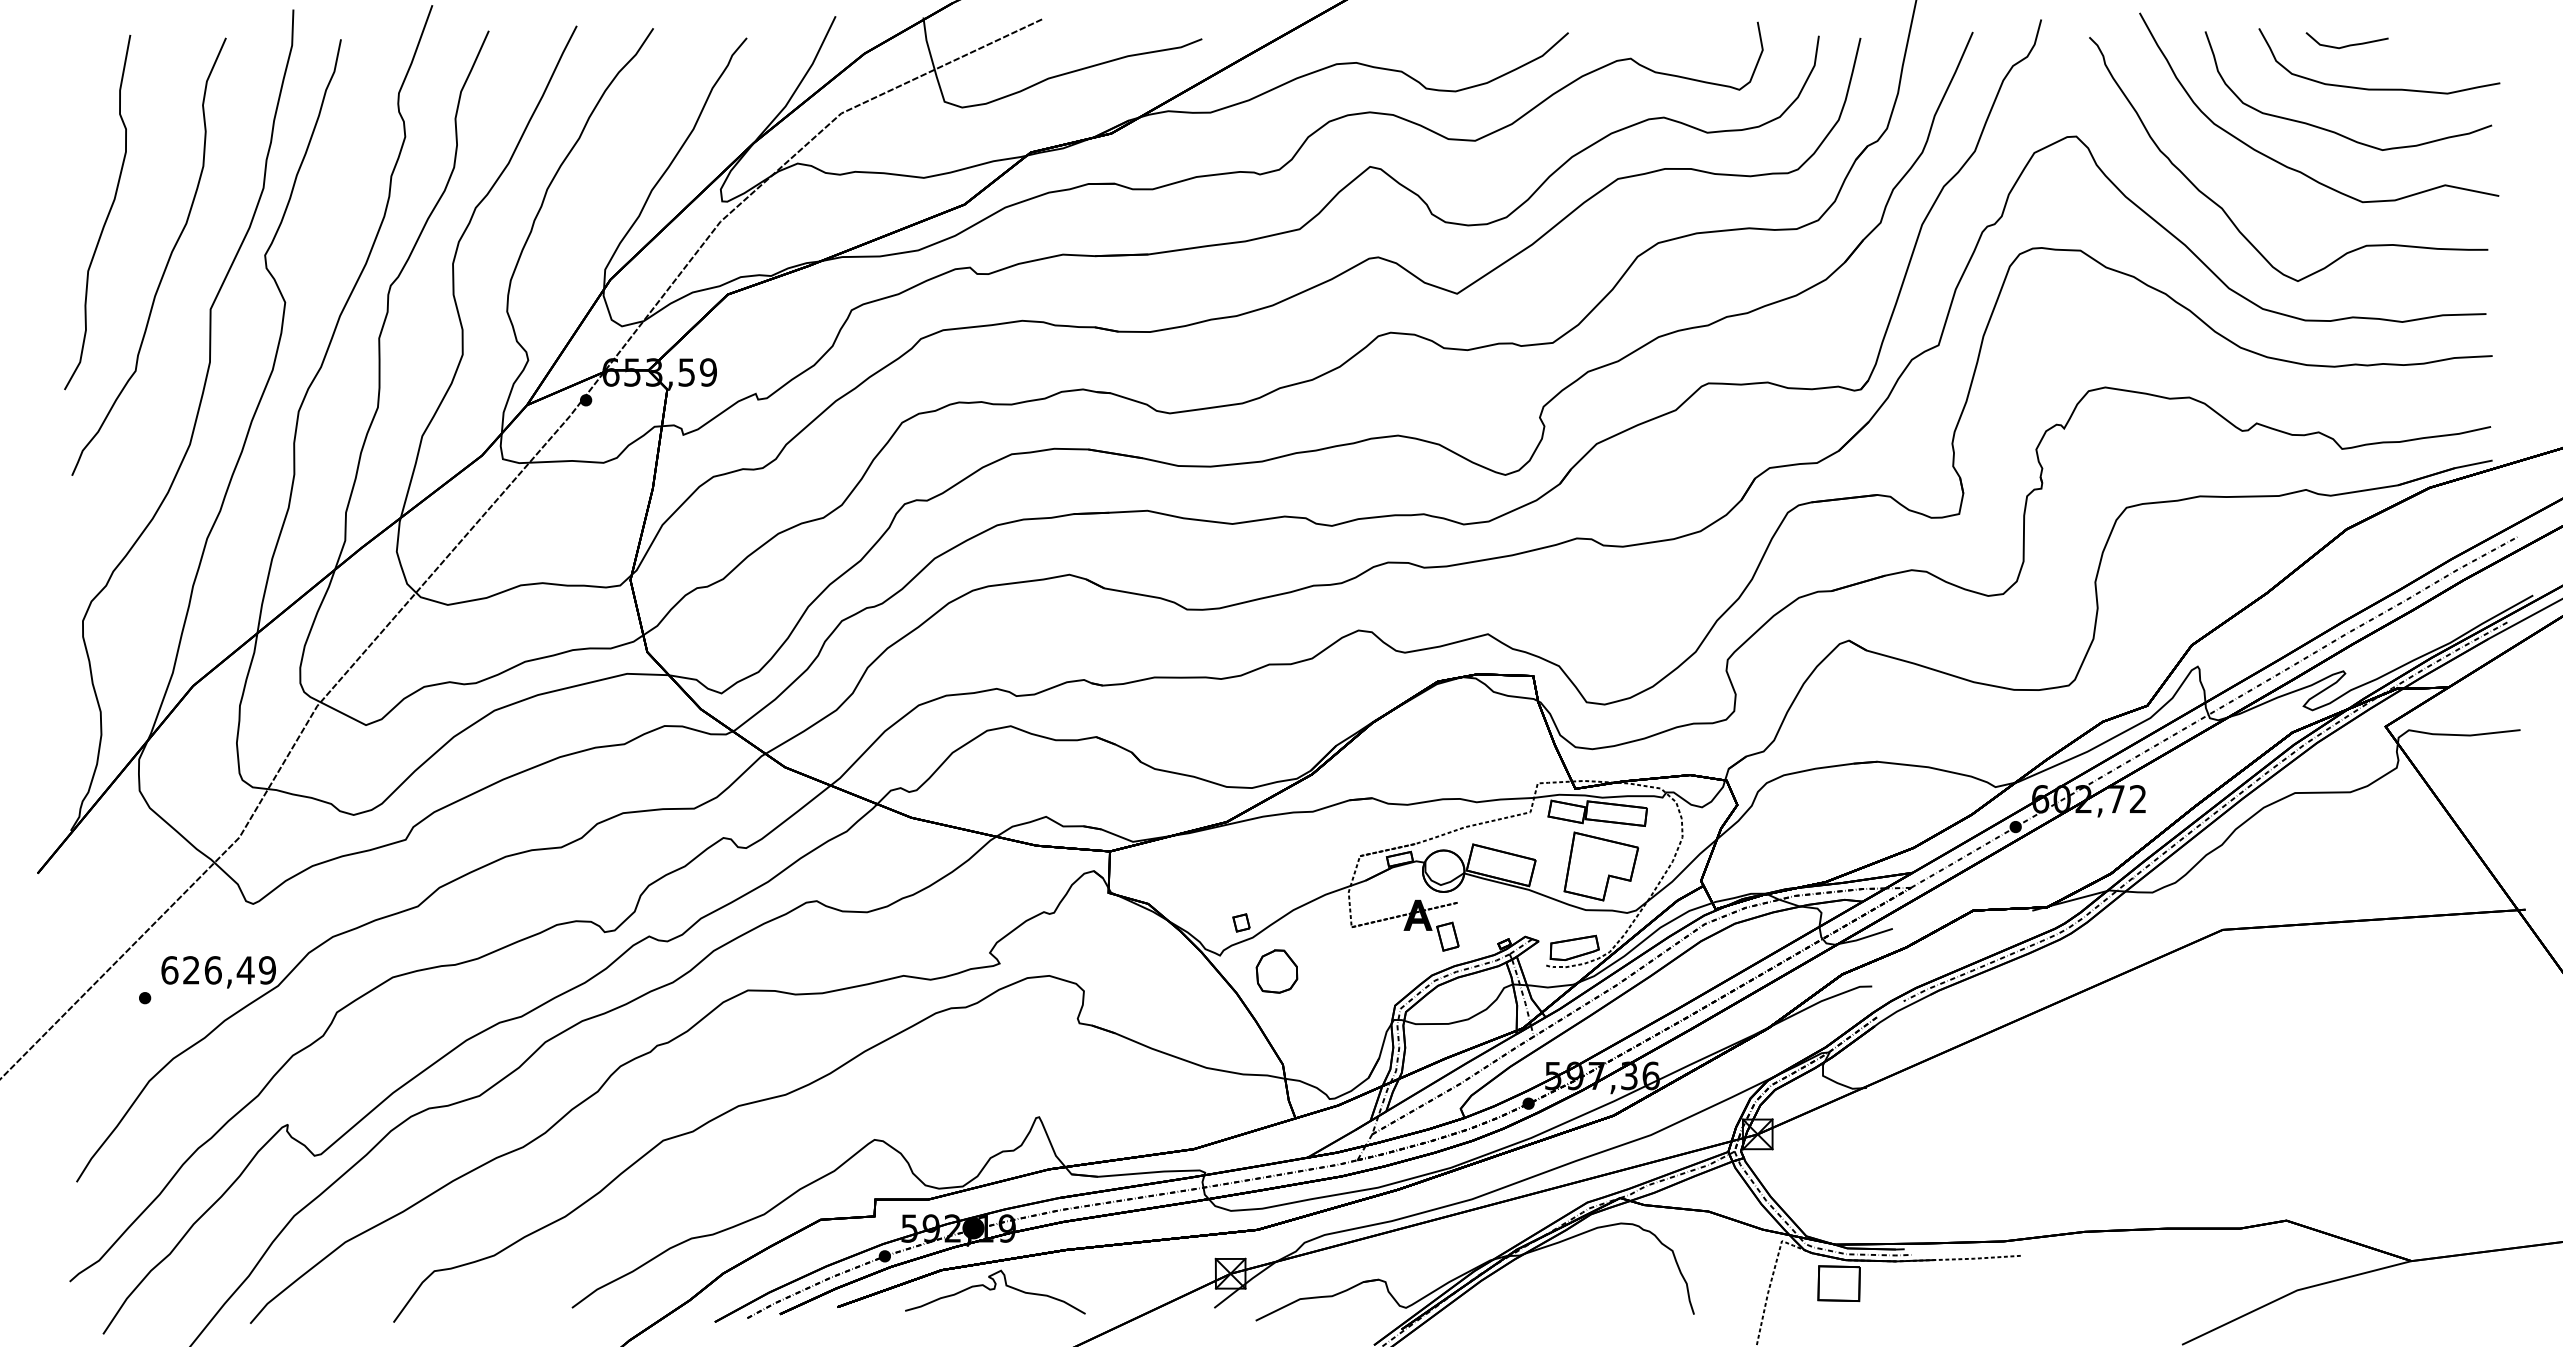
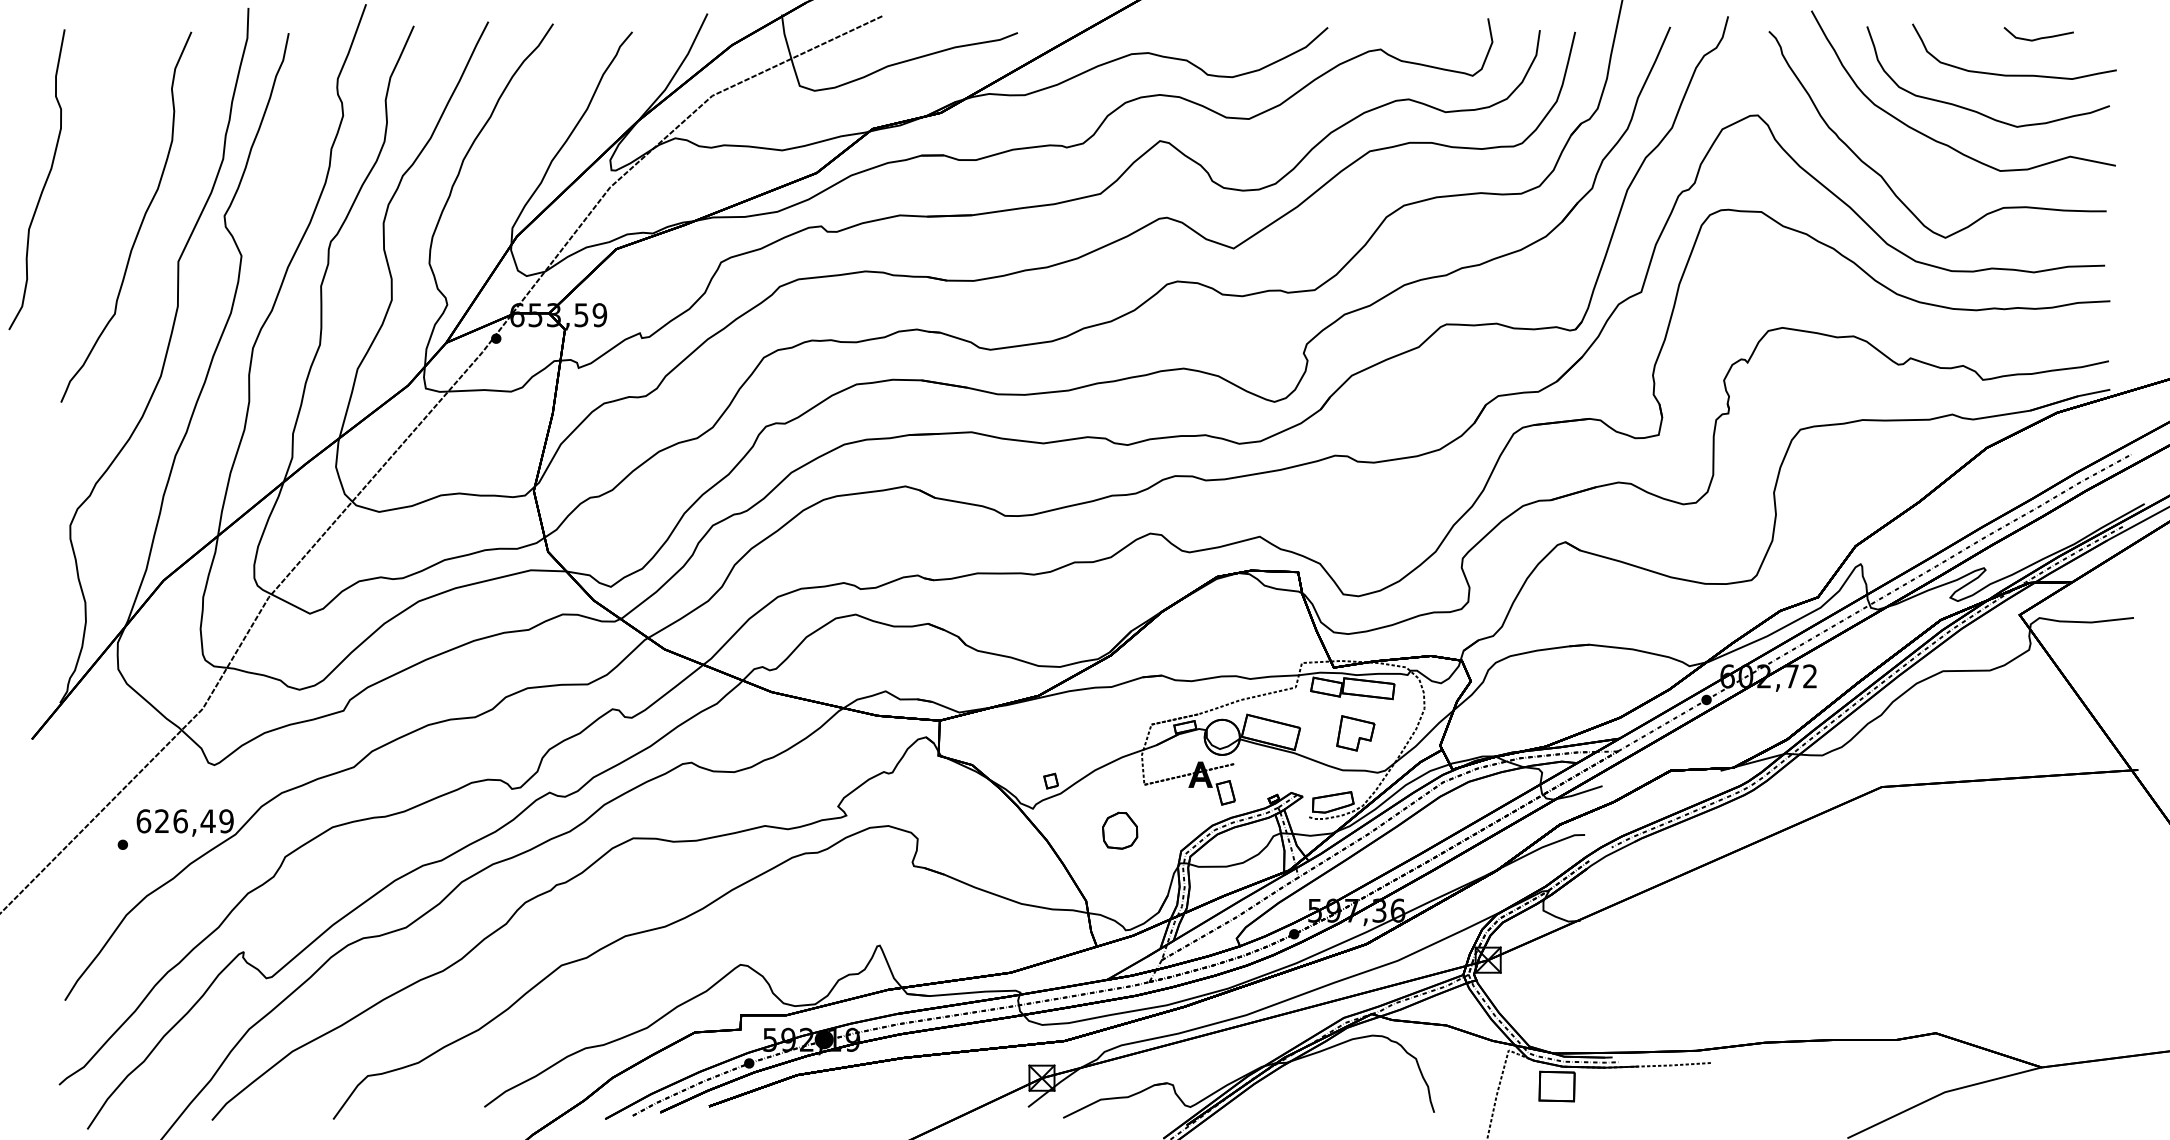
curve: (2348, 44) -> (2039, 37), moved
curve: (106, 216) -> (44, 183), moved
part: (1601, 866) -> (1355, 733), size x0.6
part: (1276, 971) -> (1119, 830), moved
curve: (995, 1289) -> (842, 1091), removed

